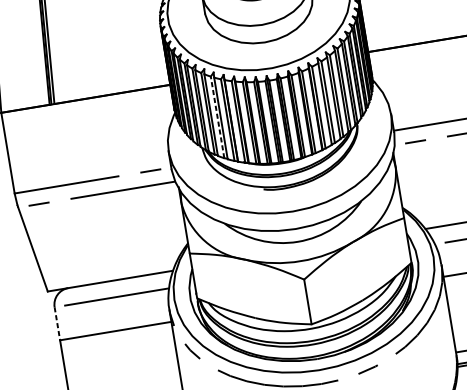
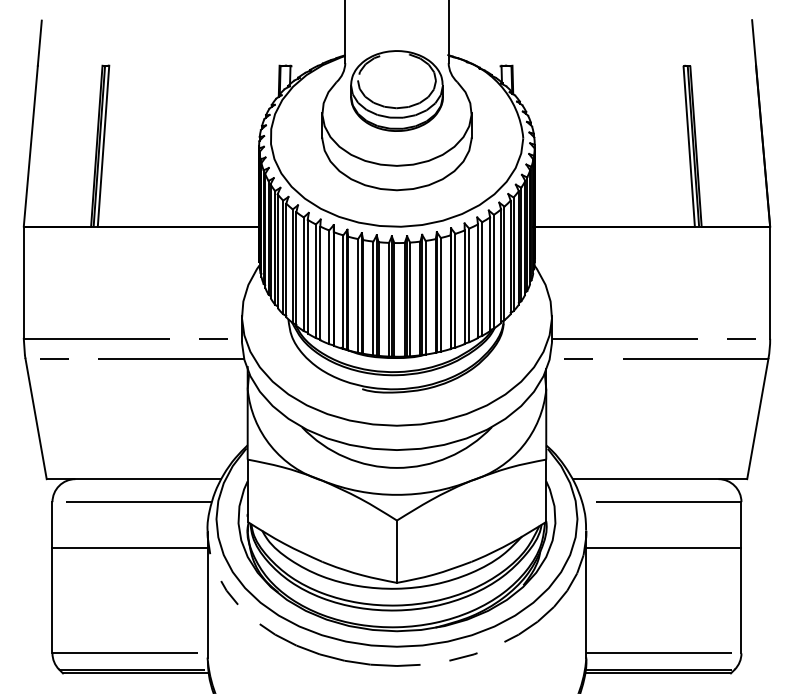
line: (217, 117) -> (315, 281), dashed -> solid
line: (57, 324) -> (52, 525), dashed -> solid

